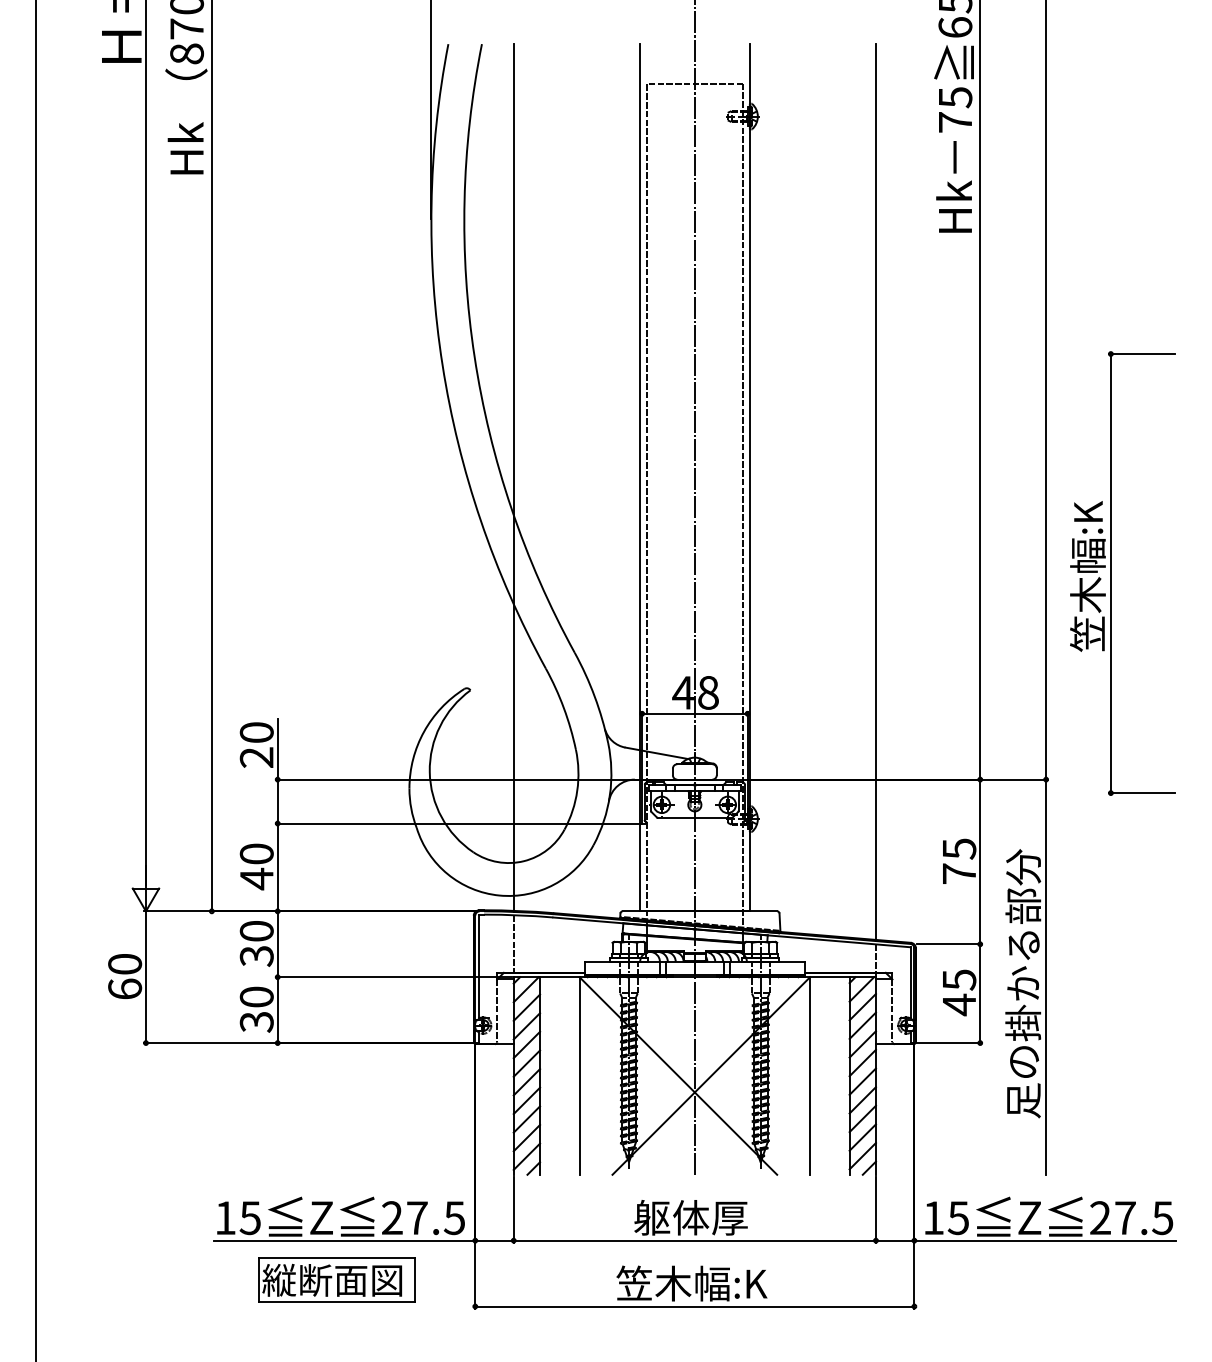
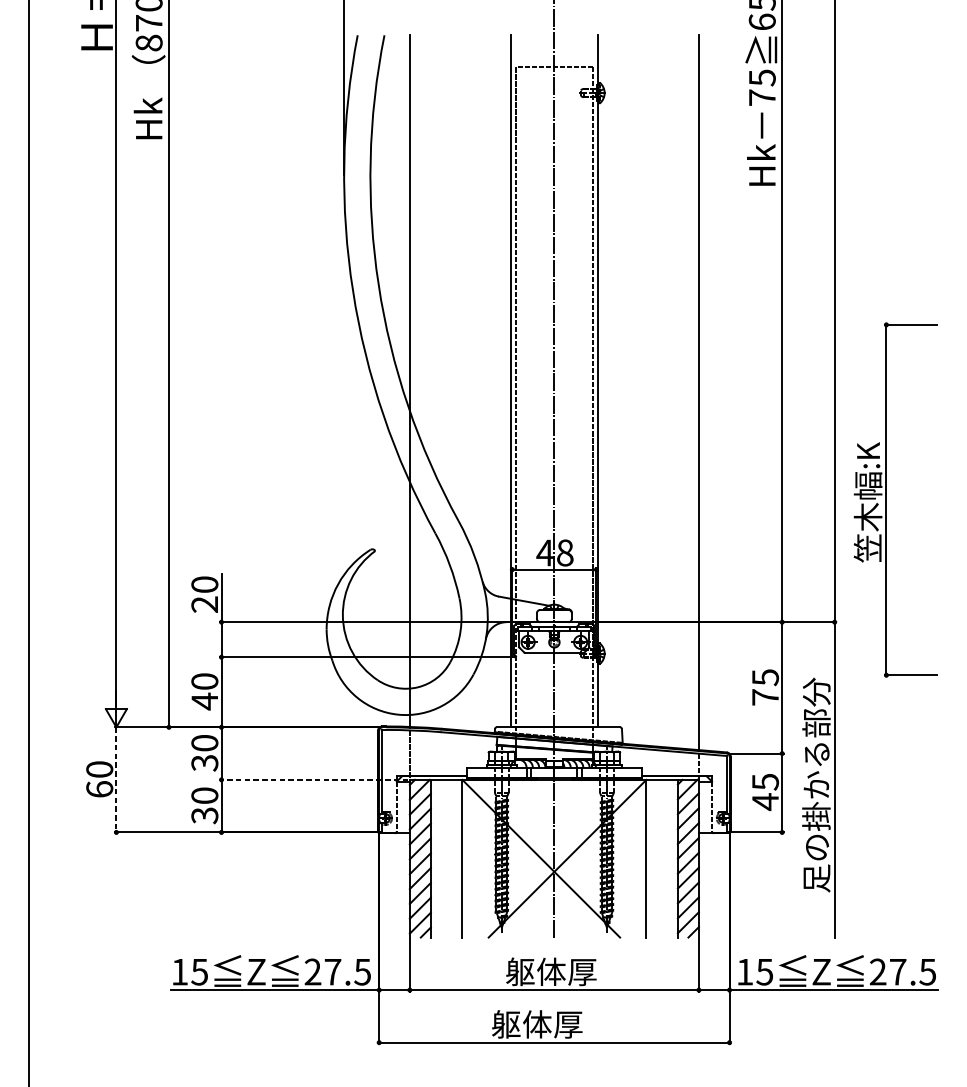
part: (1111, 573) -> (886, 500), moved
line: (145, 977) -> (116, 780), solid -> dashed
line: (393, 977) -> (313, 780), solid -> dashed
part: (336, 1279) -> (268, 1021), removed
text: (691, 1283) -> (551, 1024), 笠木幅:K -> 躯体厚

